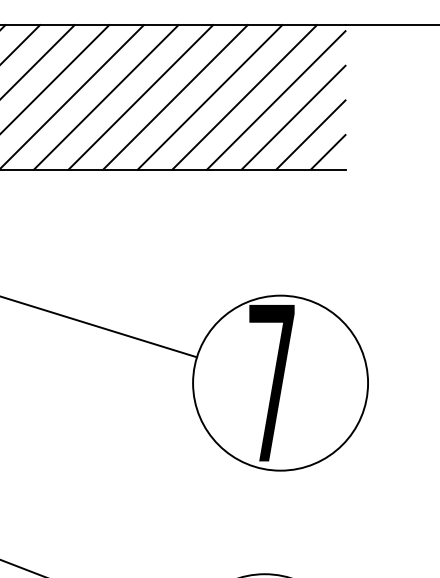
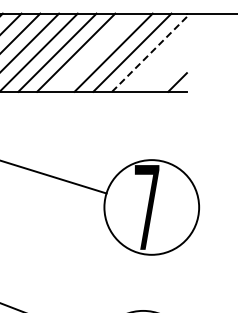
line: (174, 96) -> (94, 52), removed
line: (276, 100) -> (149, 54), solid -> dashed
line: (292, 117) -> (158, 63), removed
line: (309, 133) -> (167, 72), removed

